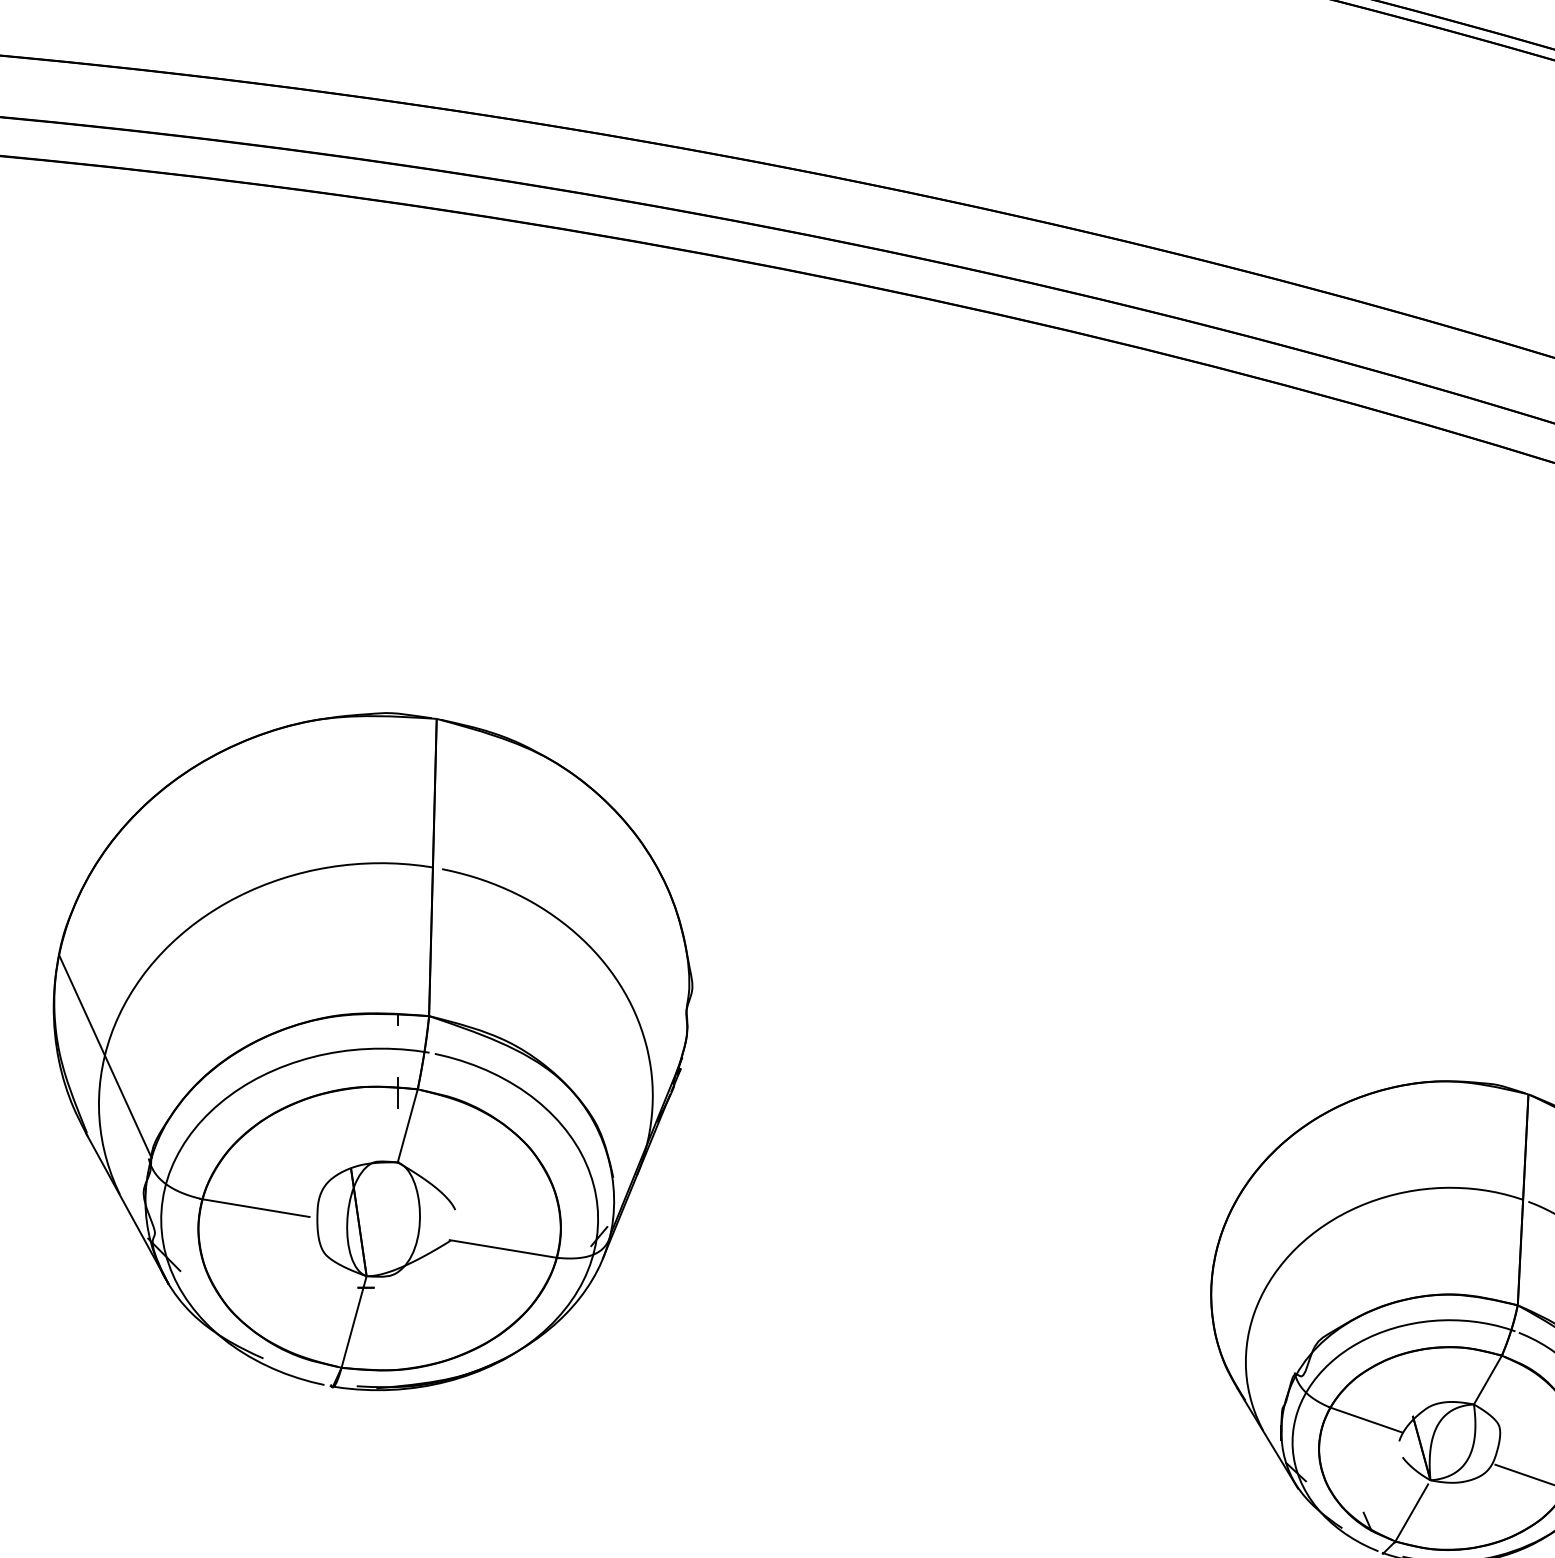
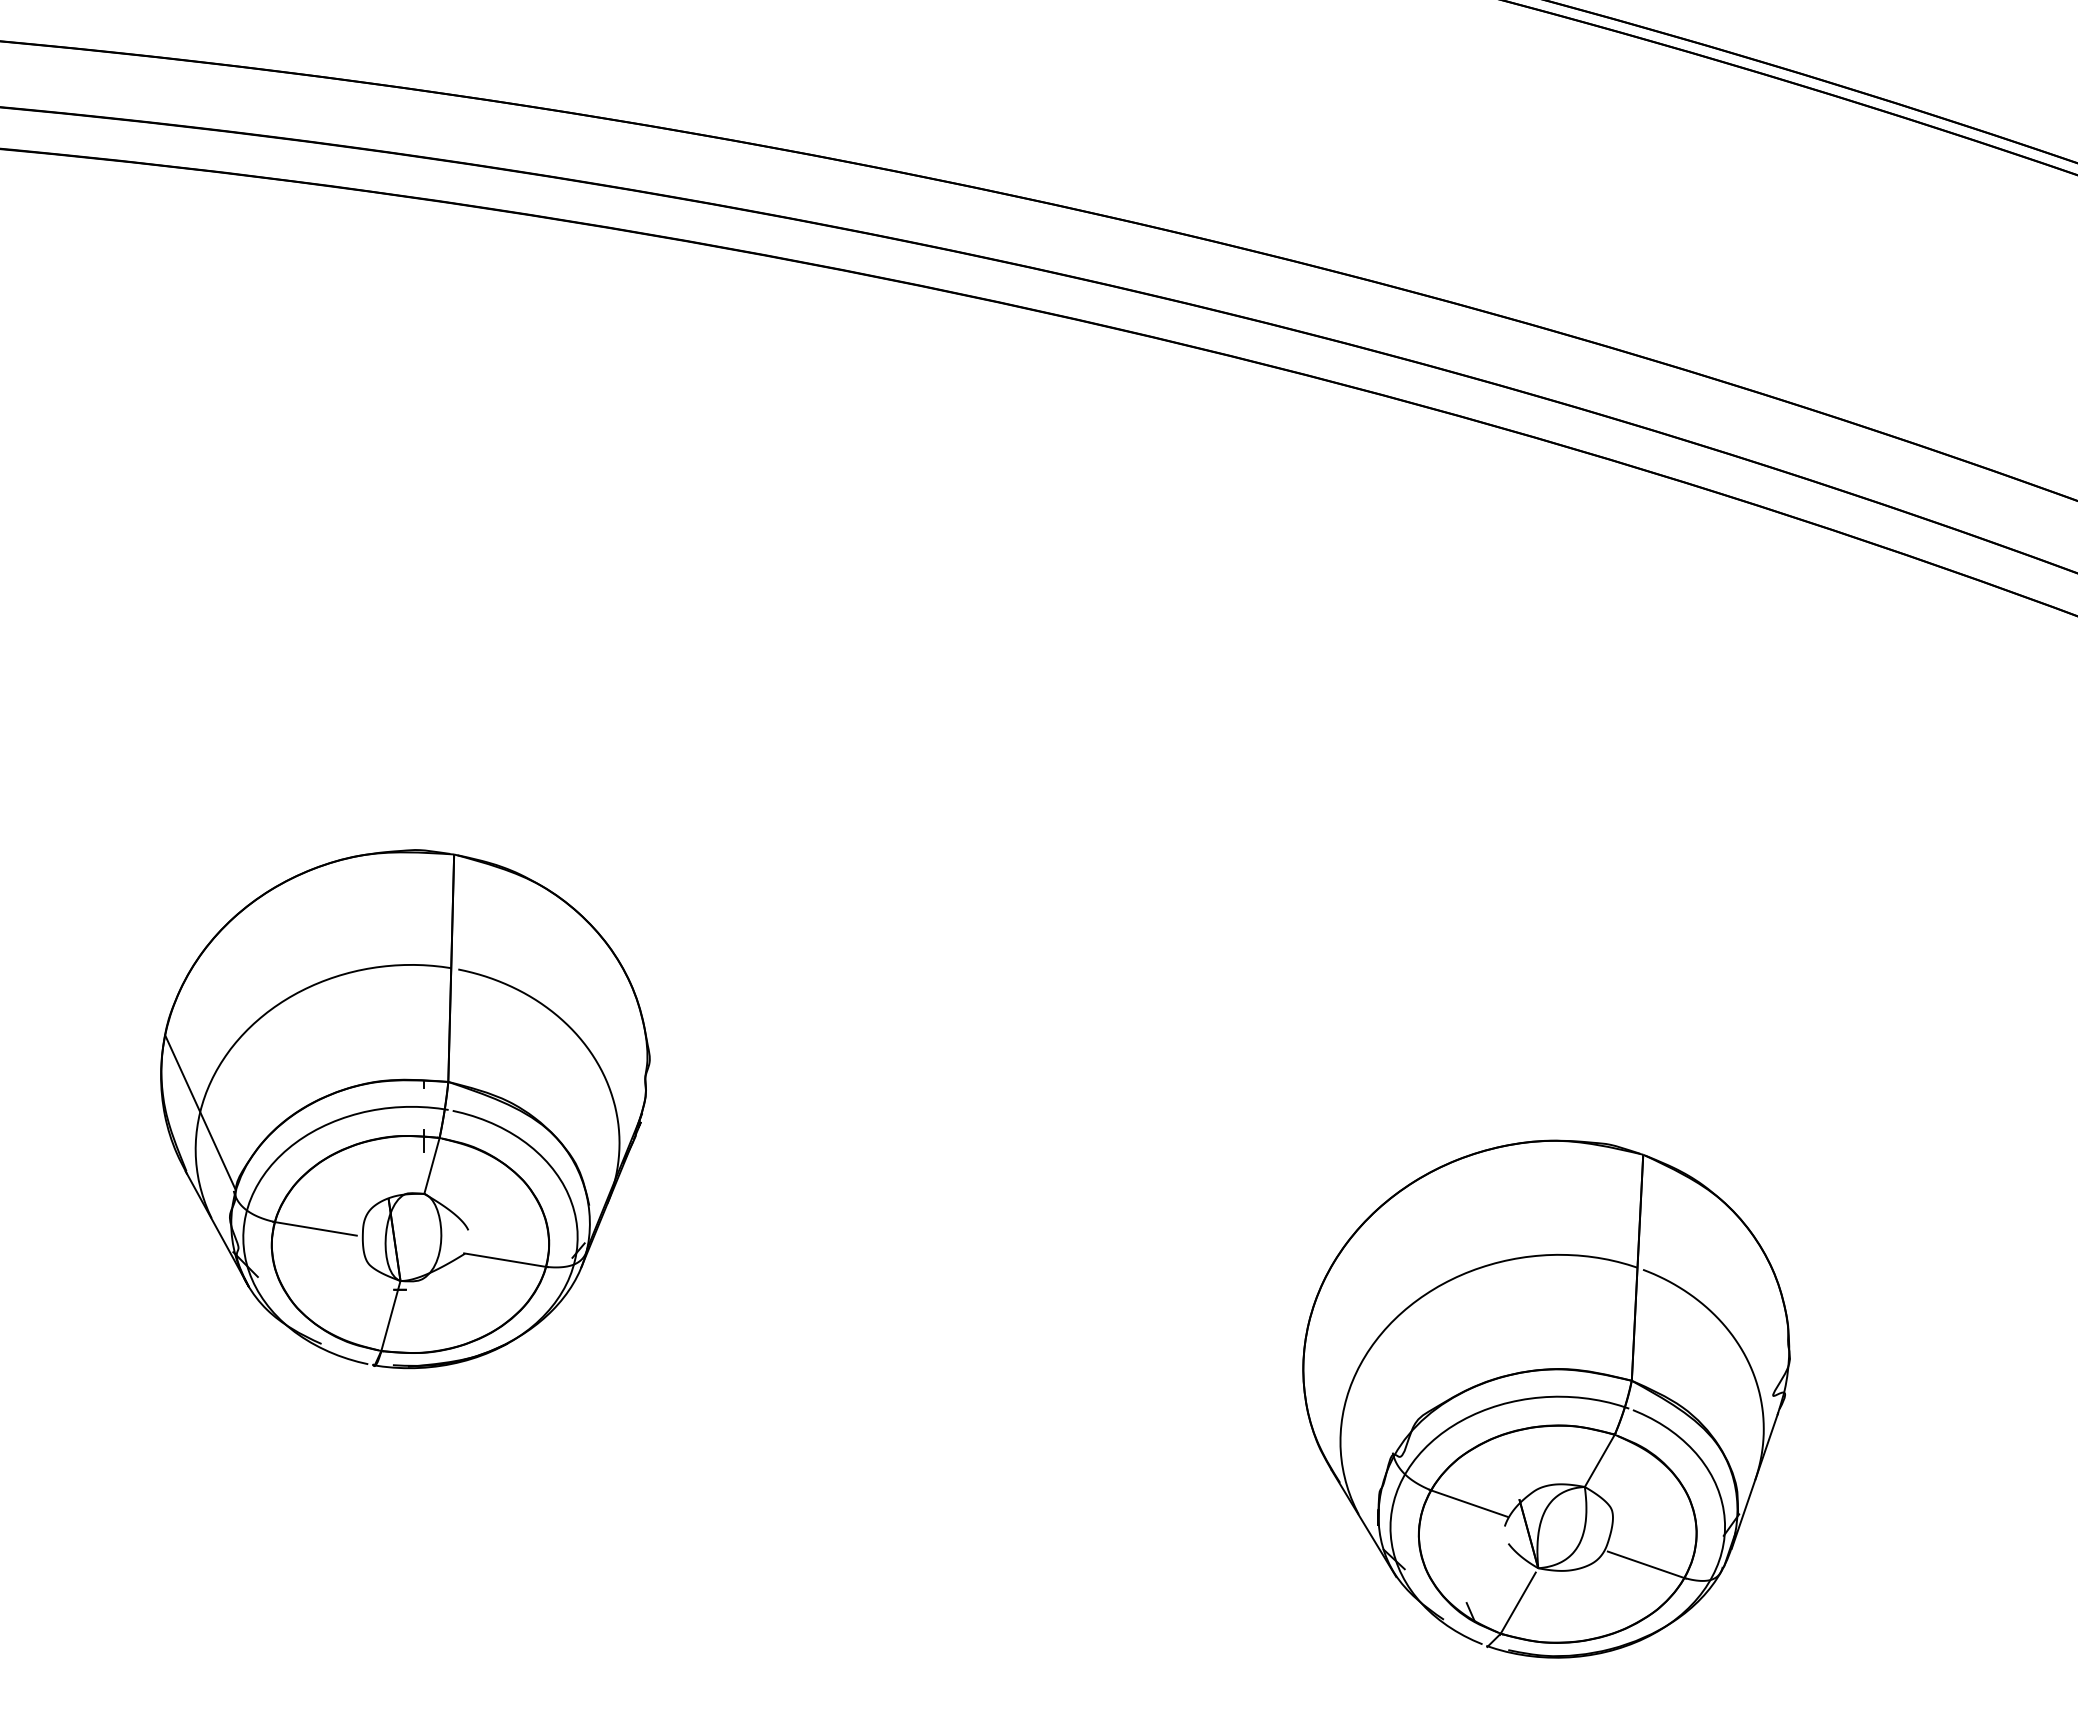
part: (373, 1052) -> (405, 1109), size x0.71

